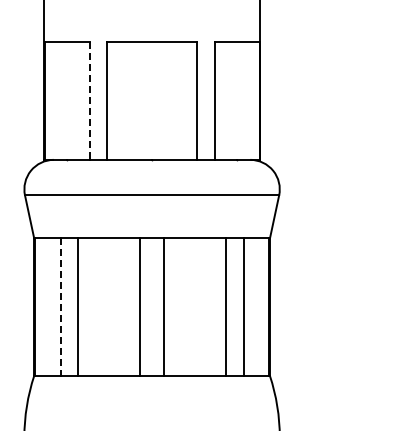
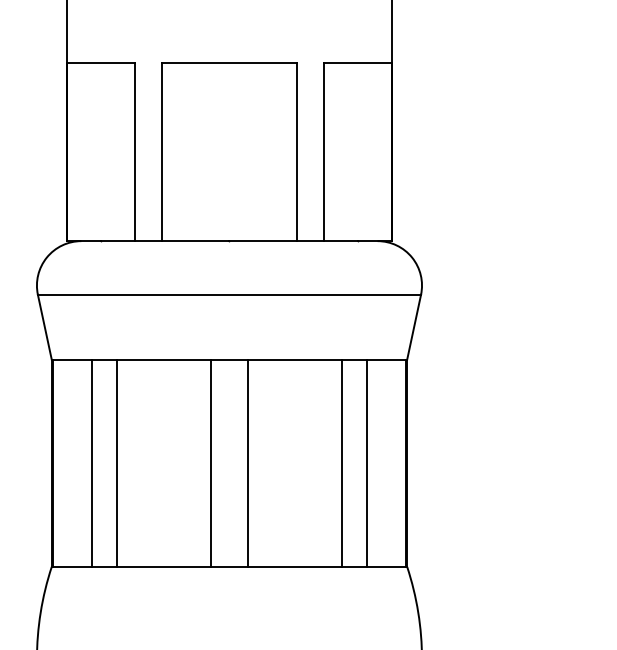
line: (89, 100) -> (135, 151), dashed -> solid
line: (60, 307) -> (91, 463), dashed -> solid

